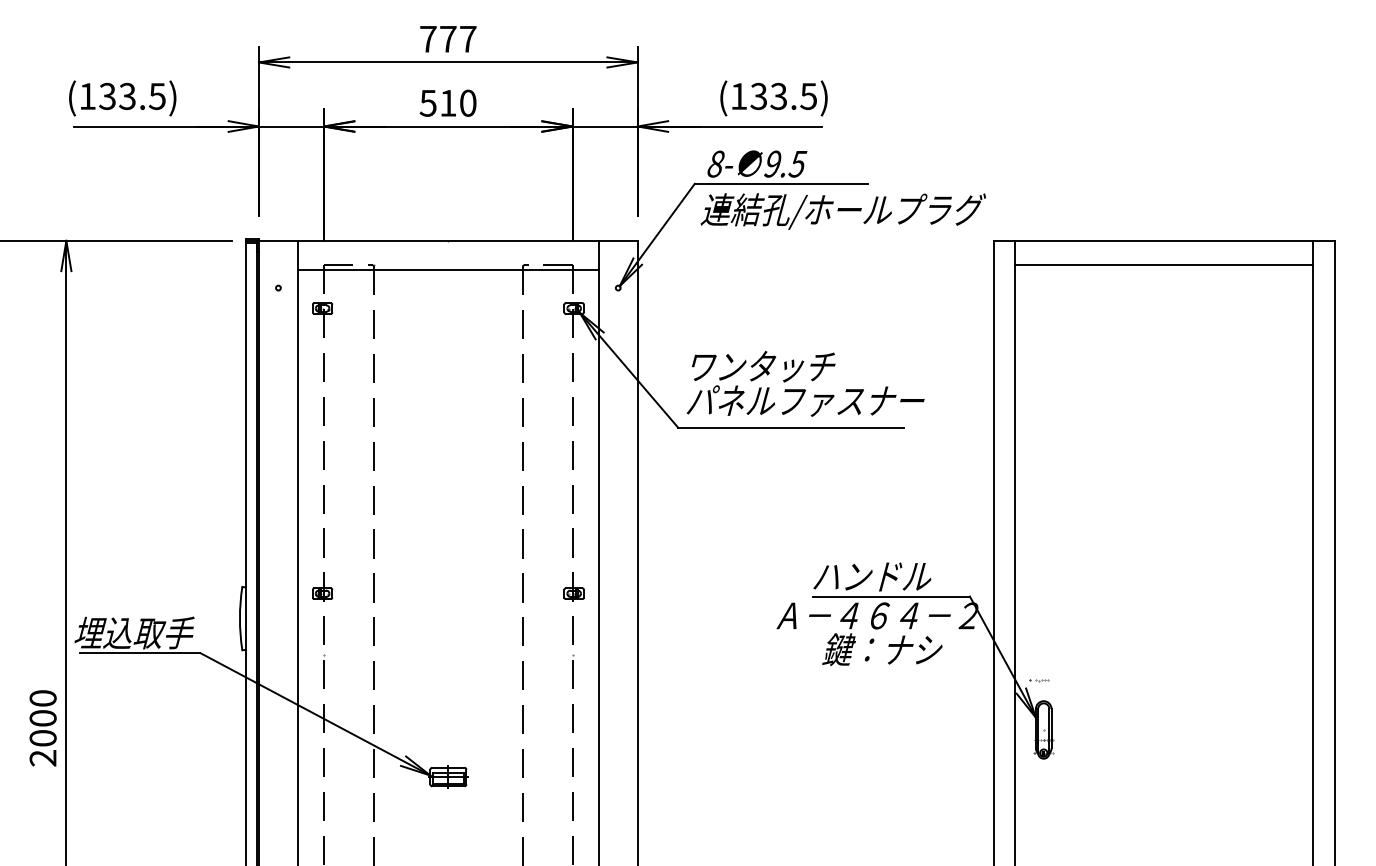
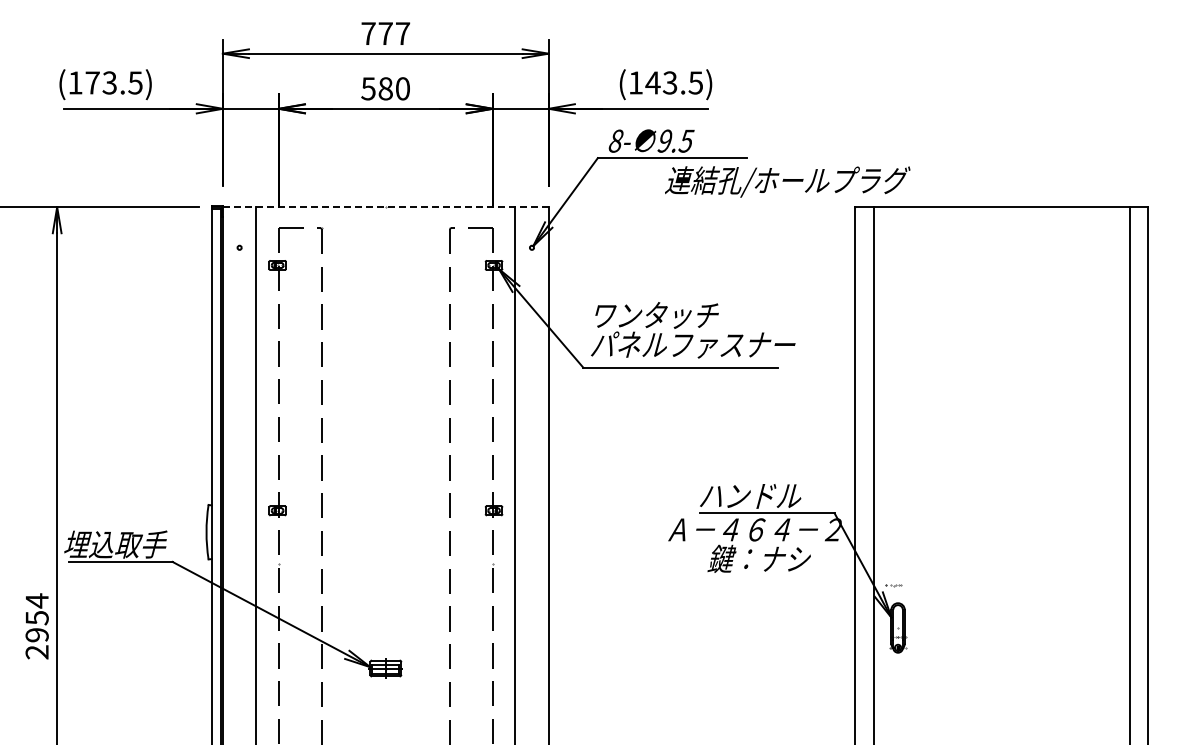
text: (107, 95) -> (92, 82), (133.5) -> (173.5)
text: (758, 95) -> (652, 82), (133.5) -> (143.5)
text: (447, 102) -> (385, 88), 510 -> 580
text: (843, 211) -> (787, 181), moved
line: (447, 241) -> (385, 207), solid -> dashed
line: (1163, 265) -> (1001, 228), removed
line: (447, 270) -> (385, 232), removed
text: (42, 717) -> (36, 617), 2000 -> 2954

